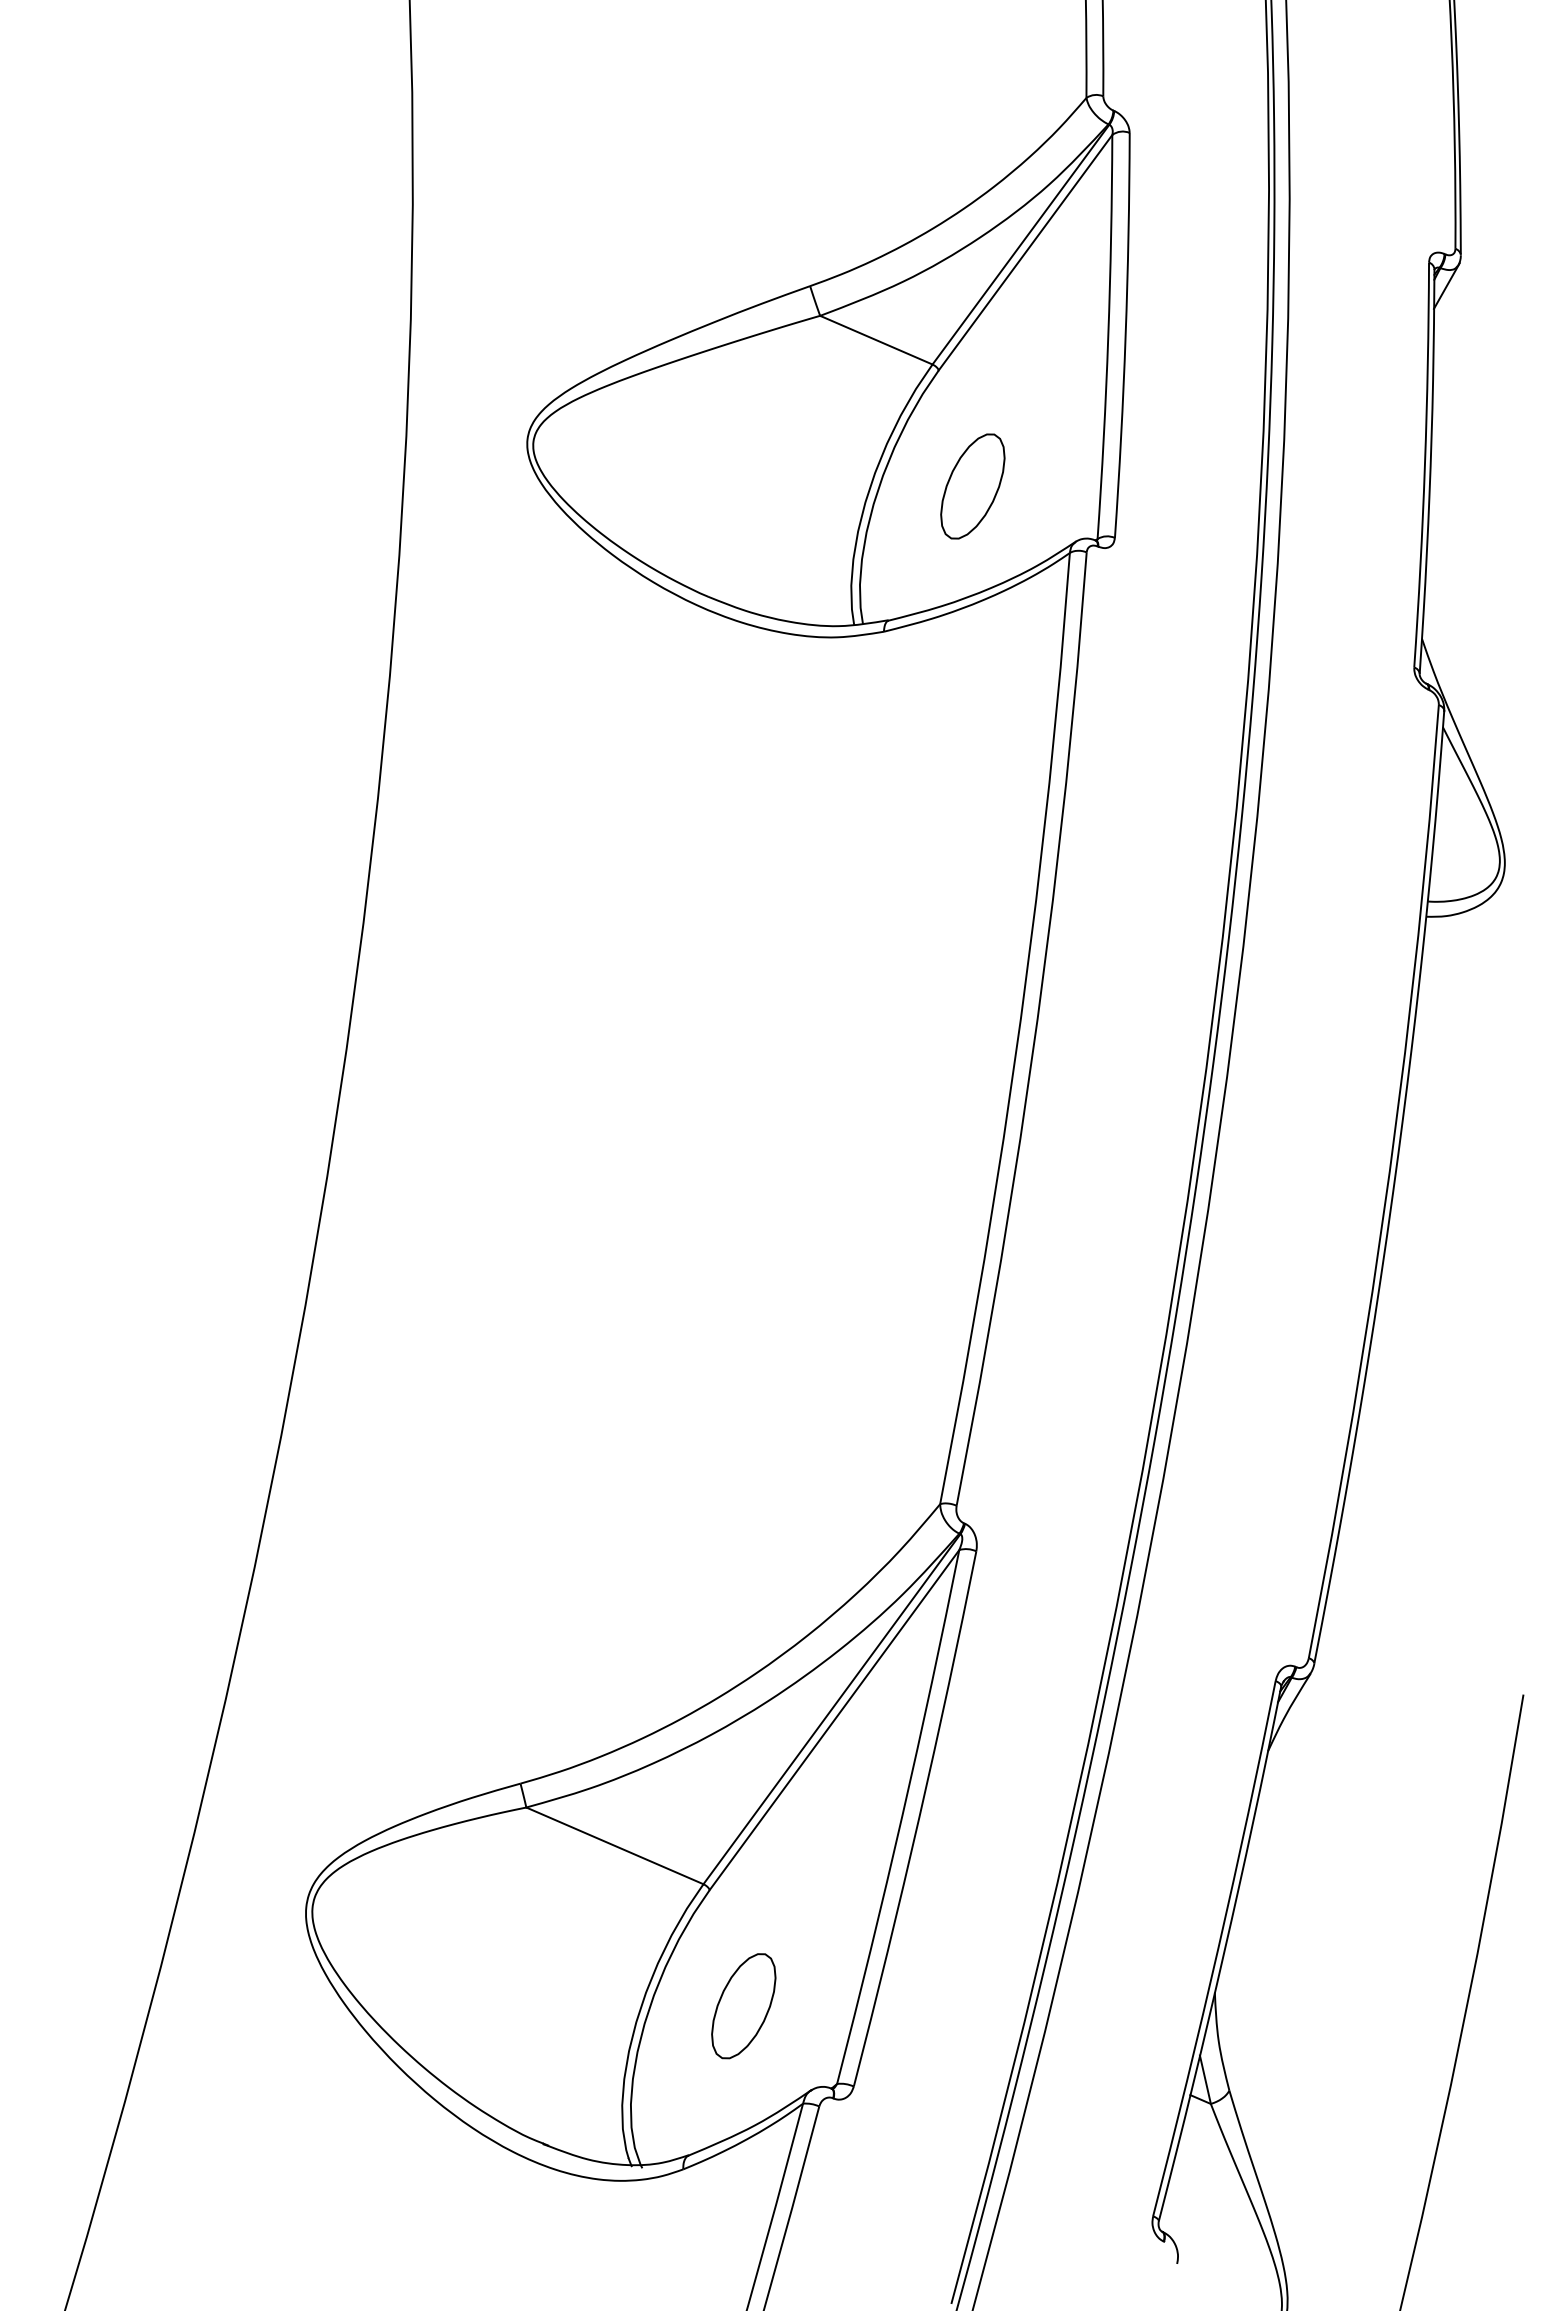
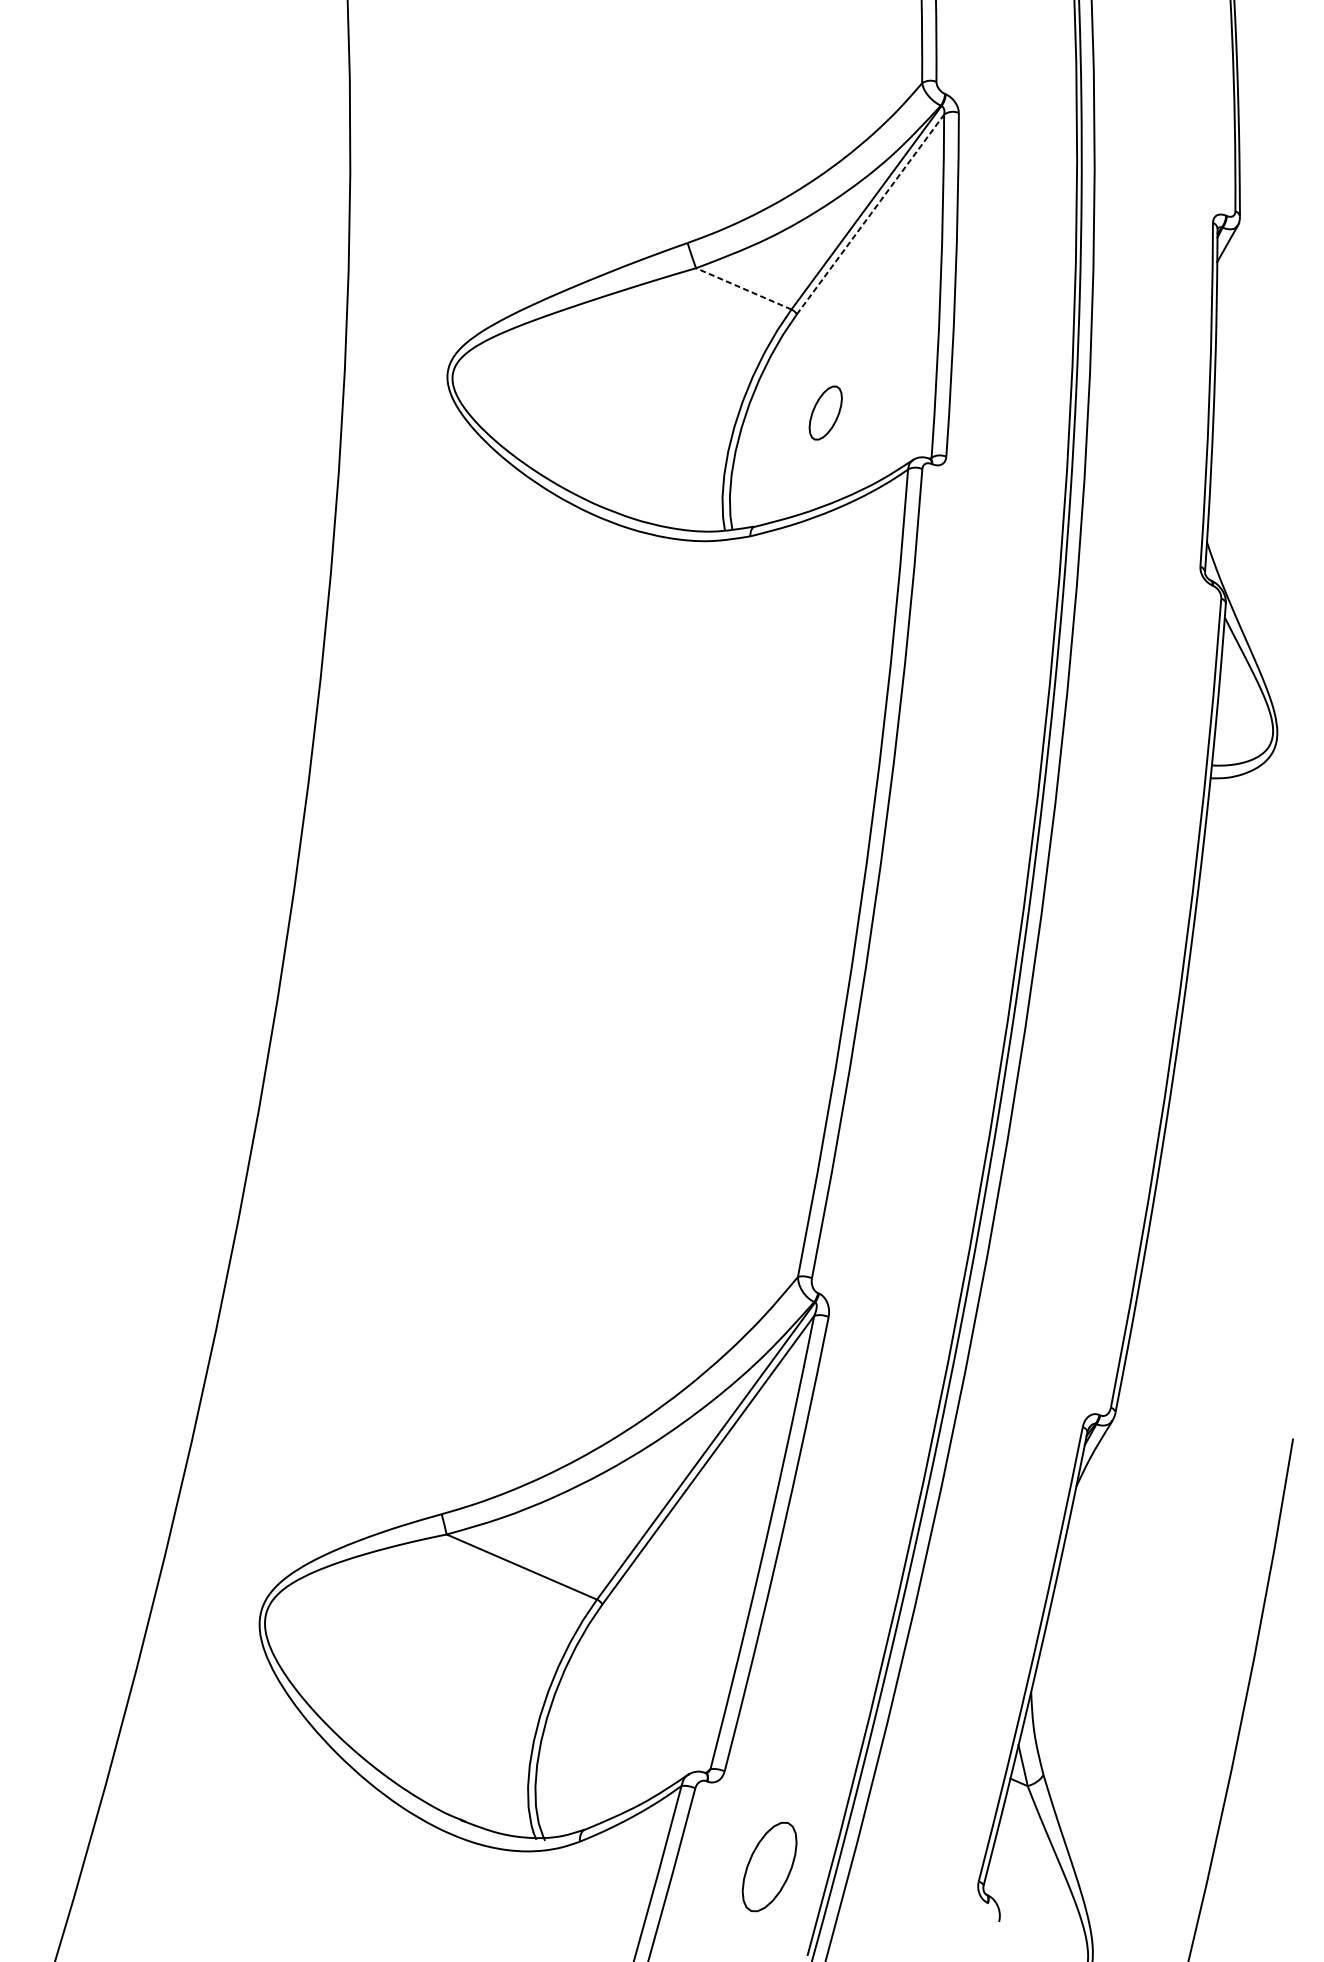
line: (1025, 252) -> (870, 214), solid -> dashed
line: (875, 339) -> (743, 288), solid -> dashed
part: (972, 486) -> (825, 413), size x0.6
part: (743, 2006) -> (769, 1867), moved

